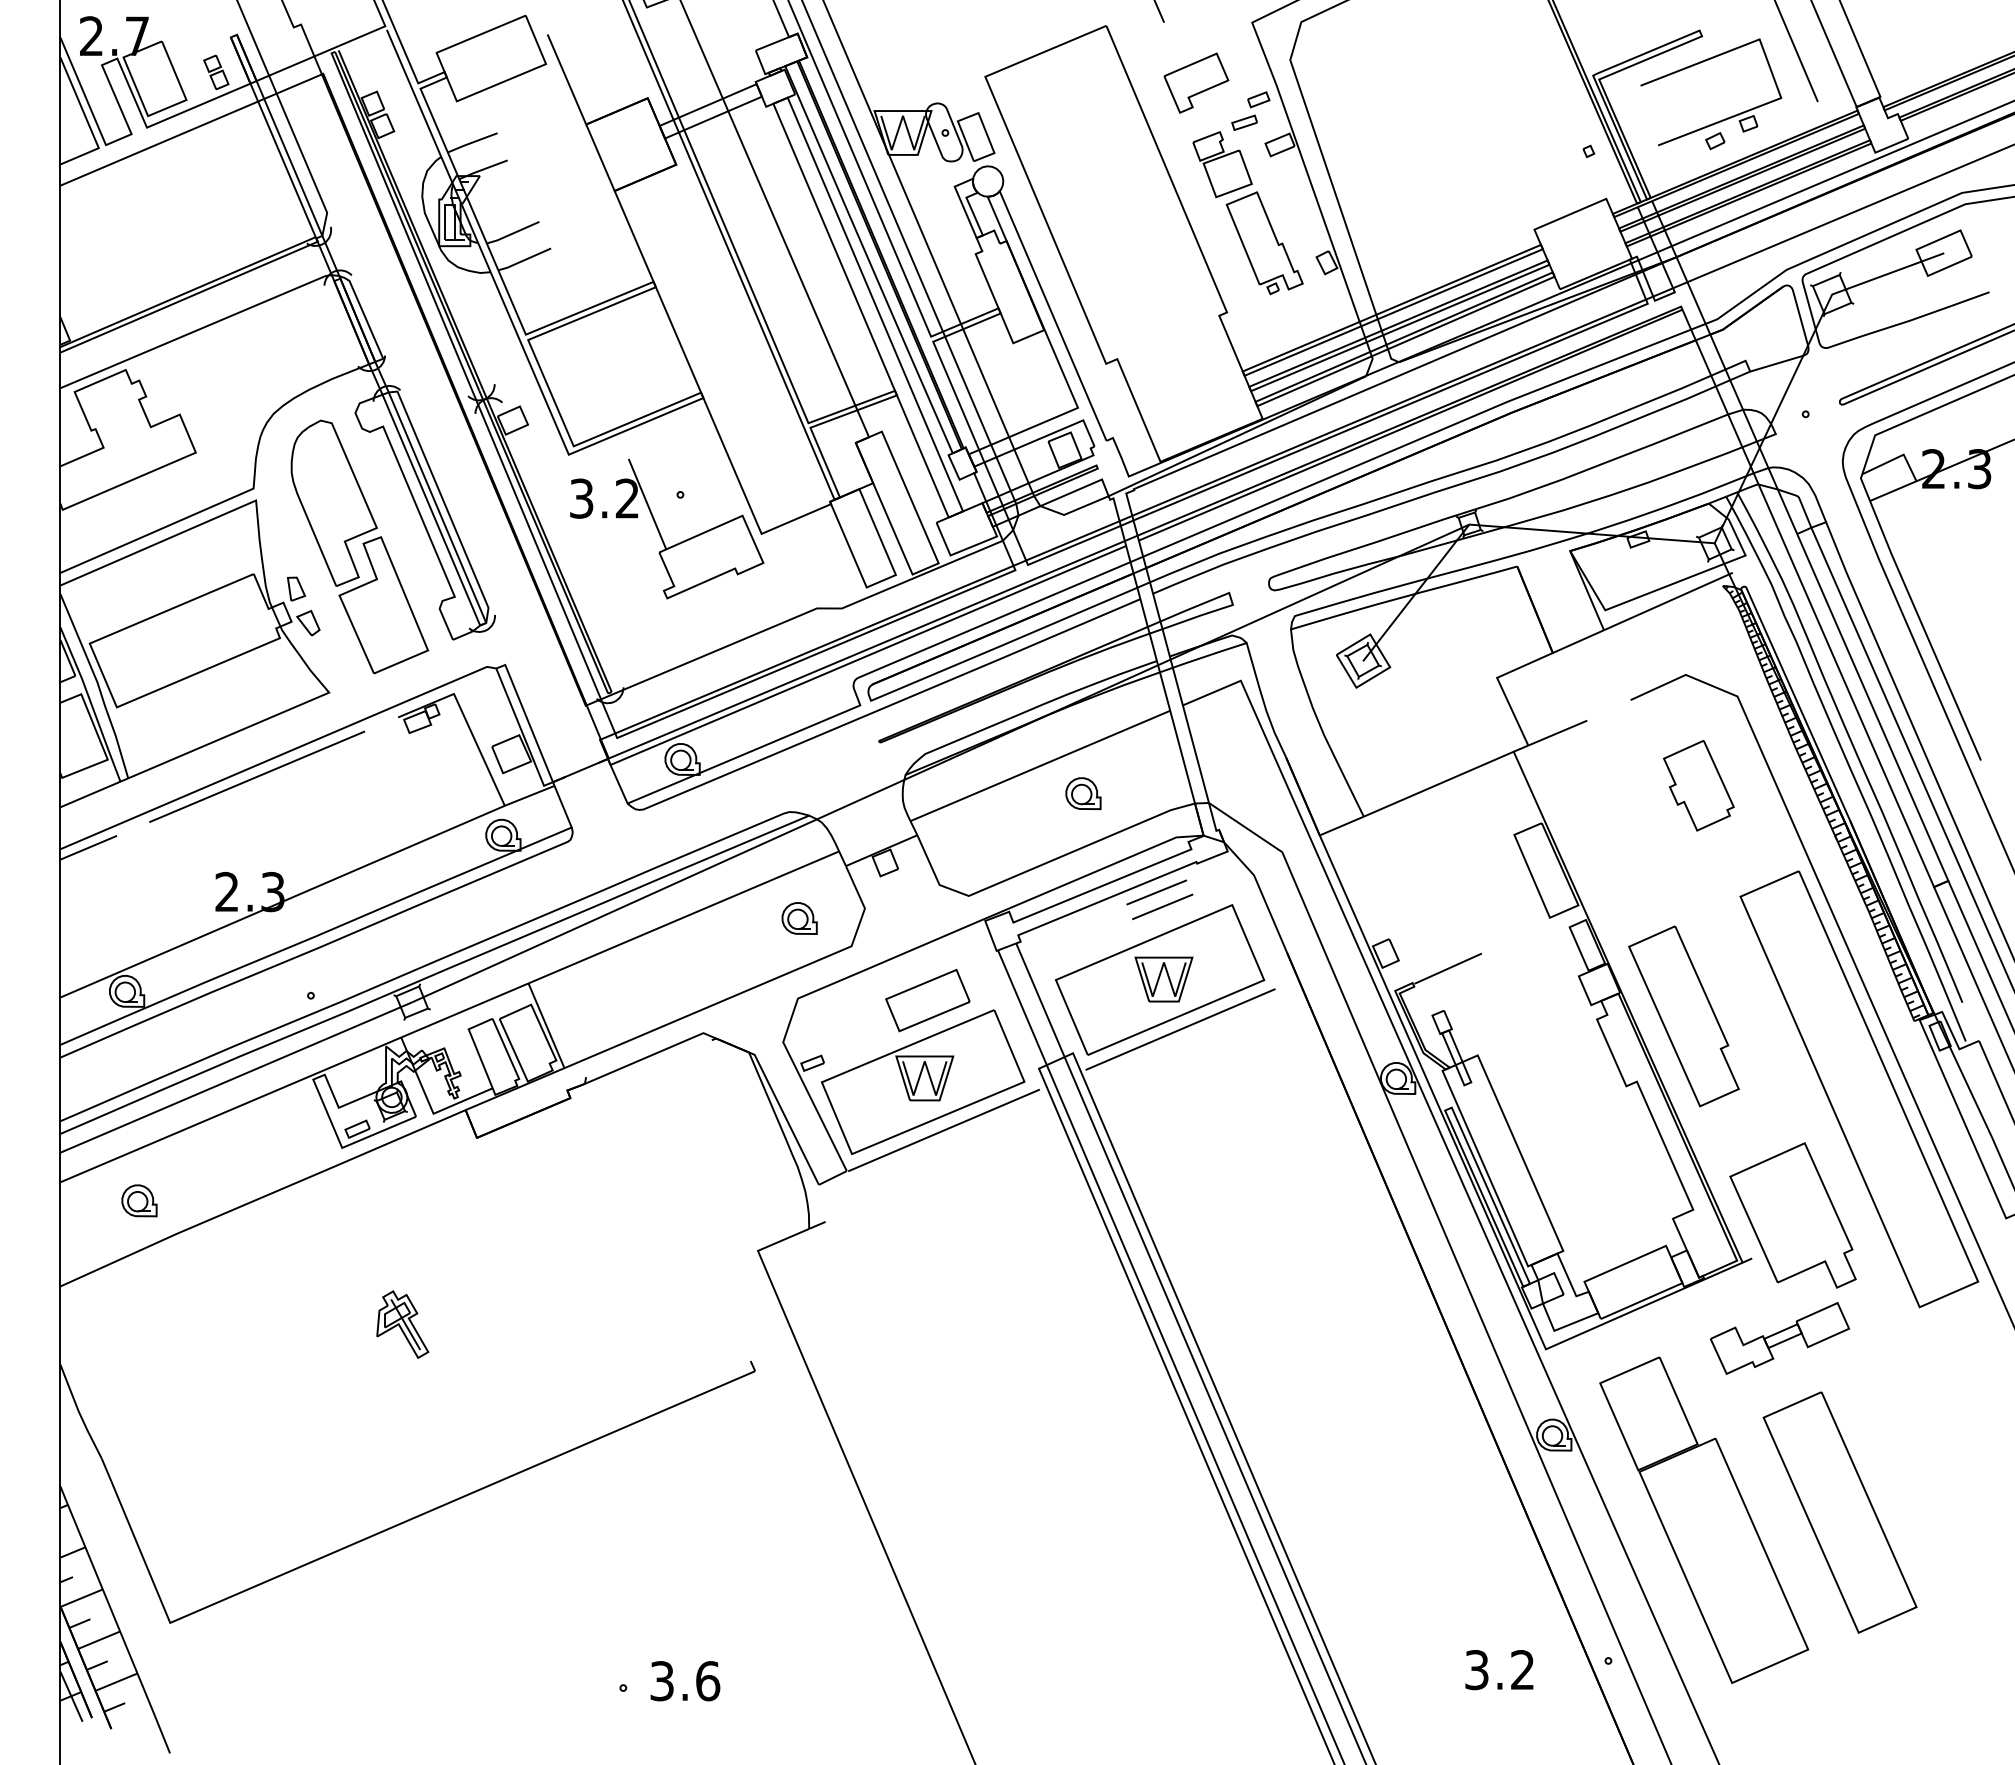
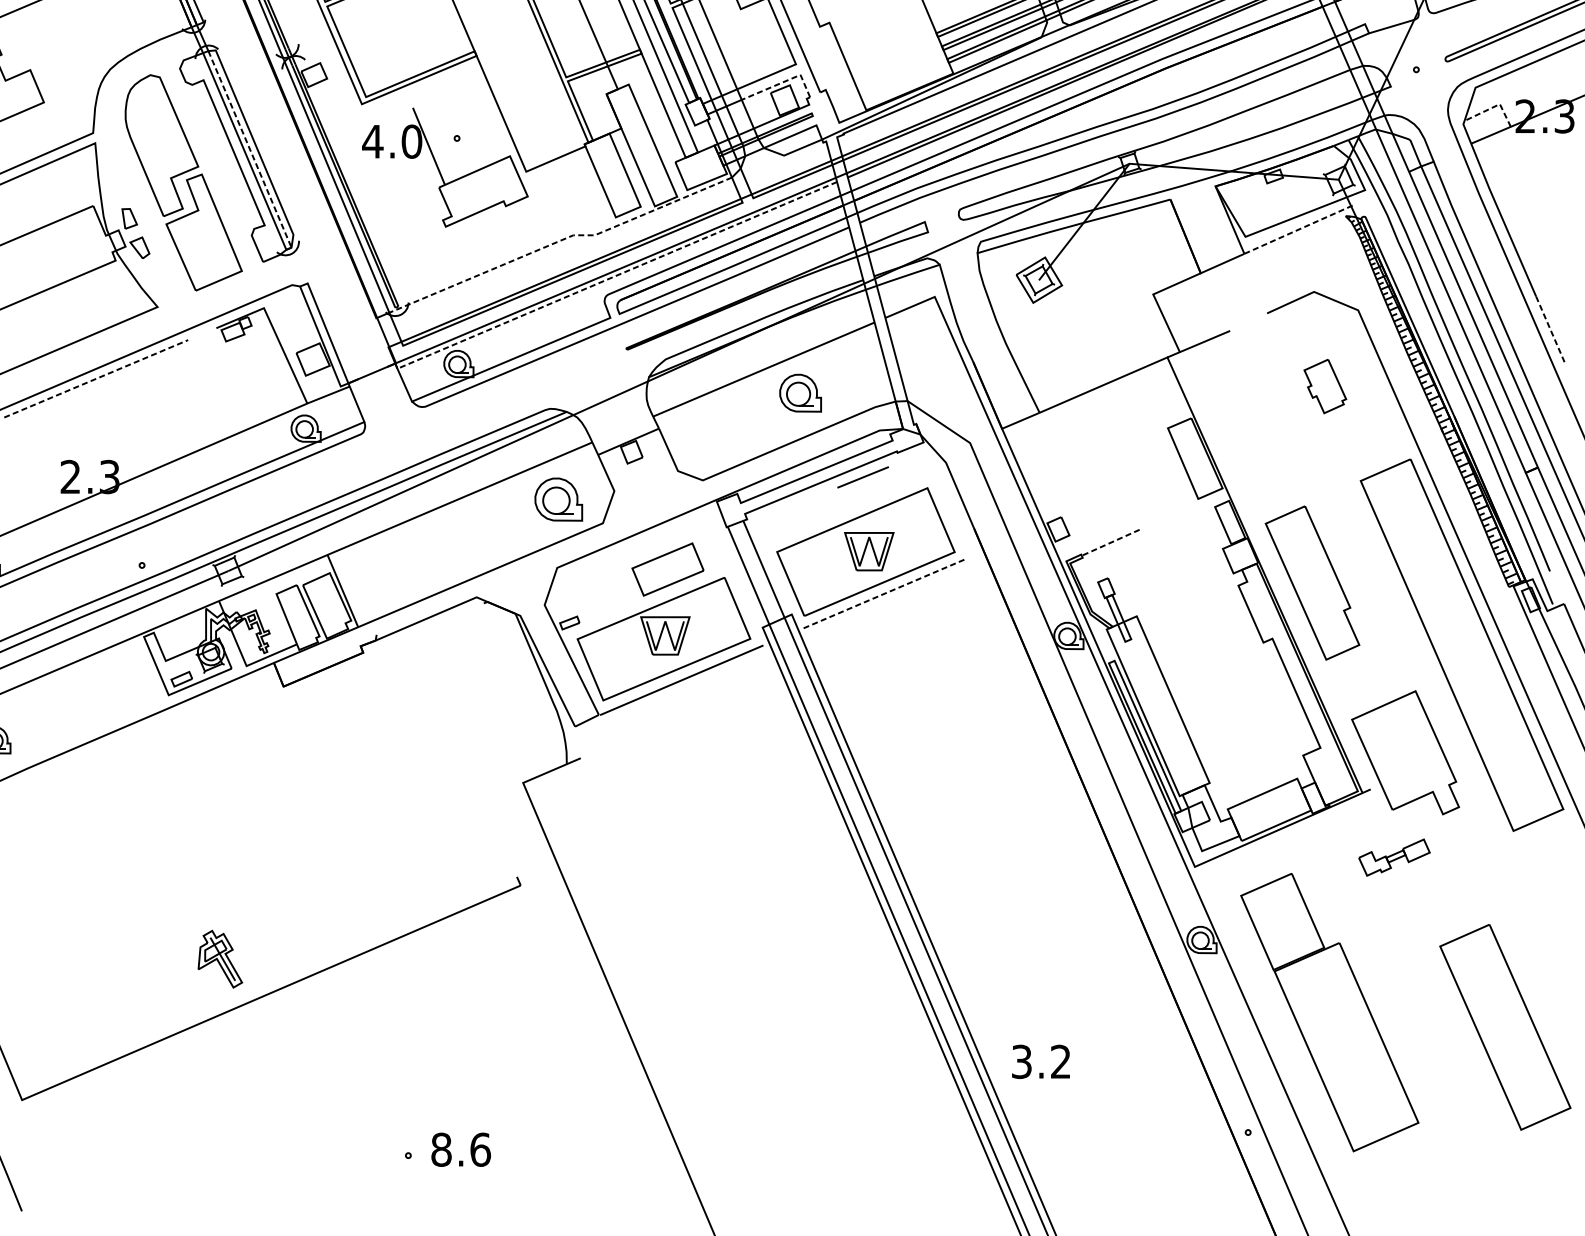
line: (1062, 429) -> (782, 82), solid -> dashed
line: (1896, 458) -> (1493, 107), solid -> dashed
text: (603, 498) -> (391, 141), 3.2 -> 4.0
line: (437, 508) -> (249, 150), solid -> dashed
line: (1668, 601) -> (1299, 229), solid -> dashed
line: (801, 615) -> (560, 241), solid -> dashed
line: (867, 655) -> (616, 275), solid -> dashed
line: (1963, 720) -> (1550, 330), solid -> dashed
line: (257, 776) -> (96, 378), solid -> dashed
part: (1698, 785) -> (1324, 386), size x0.7
part: (1083, 793) -> (800, 393), size x1.4
line: (1162, 906) -> (868, 489), removed
part: (799, 918) -> (558, 499), size x1.6
line: (1448, 968) -> (1111, 542), solid -> dashed
line: (1180, 1029) -> (883, 594), solid -> dashed
part: (402, 1324) -> (220, 959), moved
part: (1779, 1338) -> (1394, 857), size x0.6
part: (1839, 1512) -> (1504, 1027), moved
text: (1499, 1670) -> (1041, 1062), moved
text: (662, 1681) -> (441, 1150), 3.6 -> 8.6

